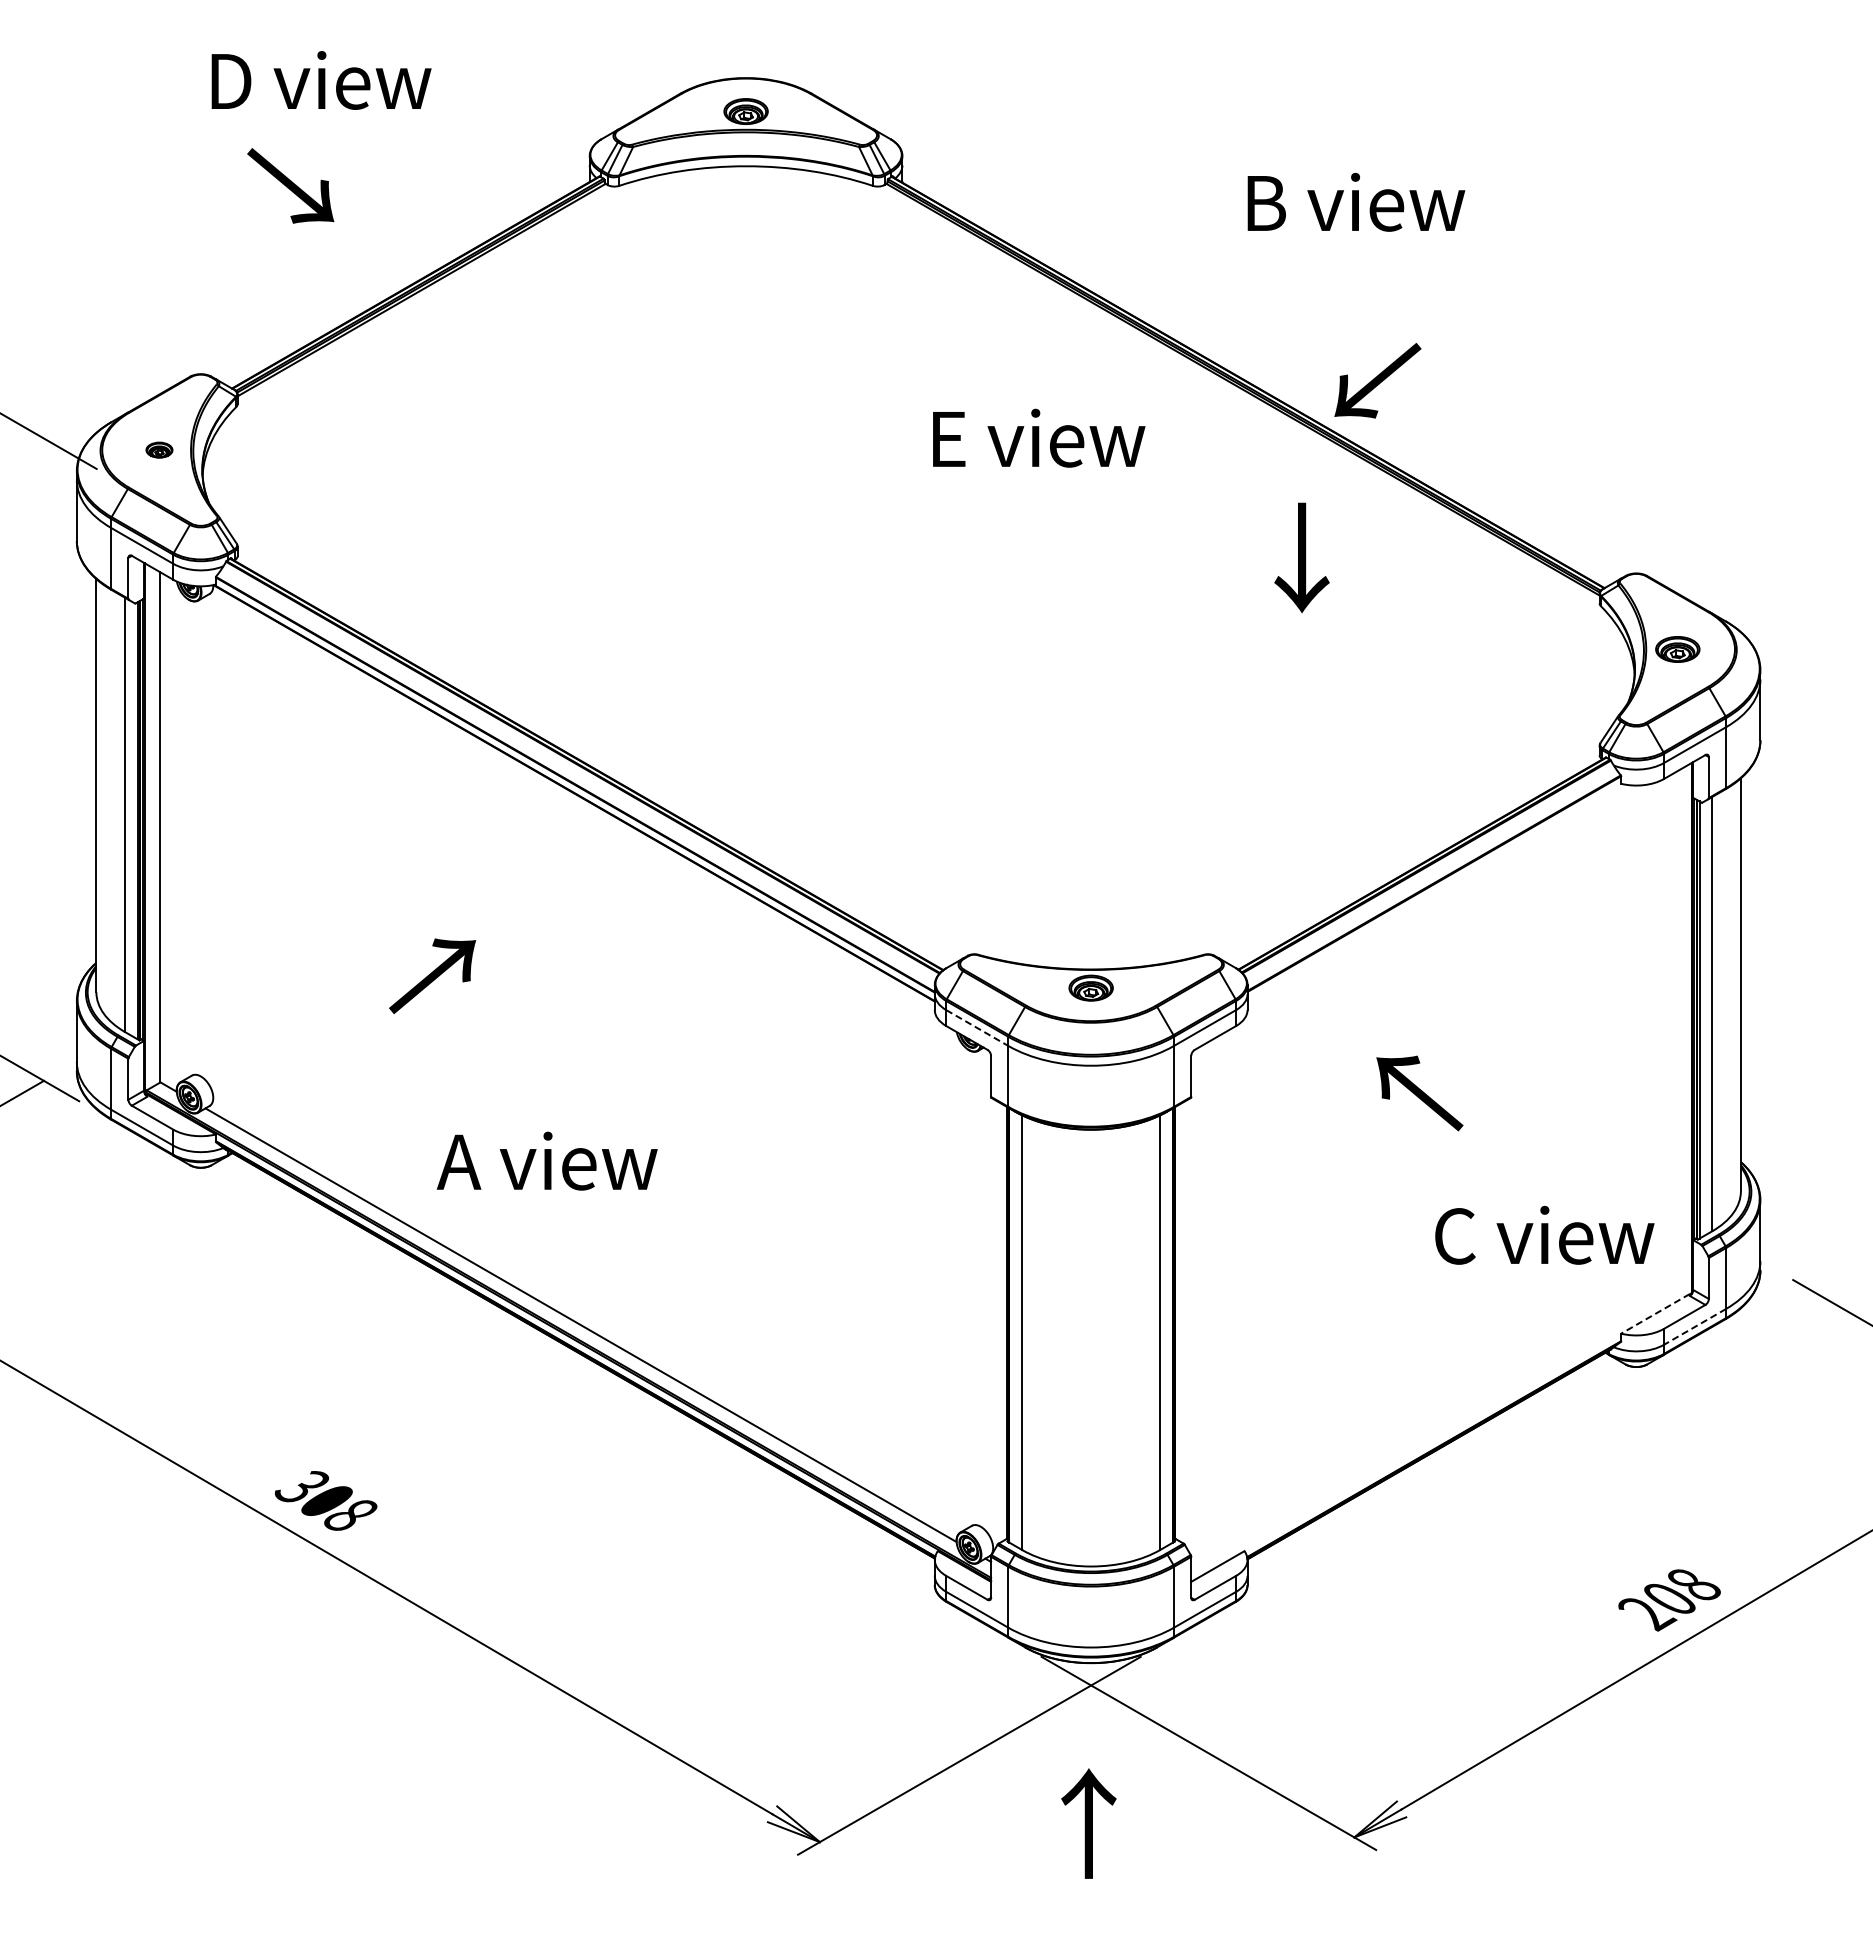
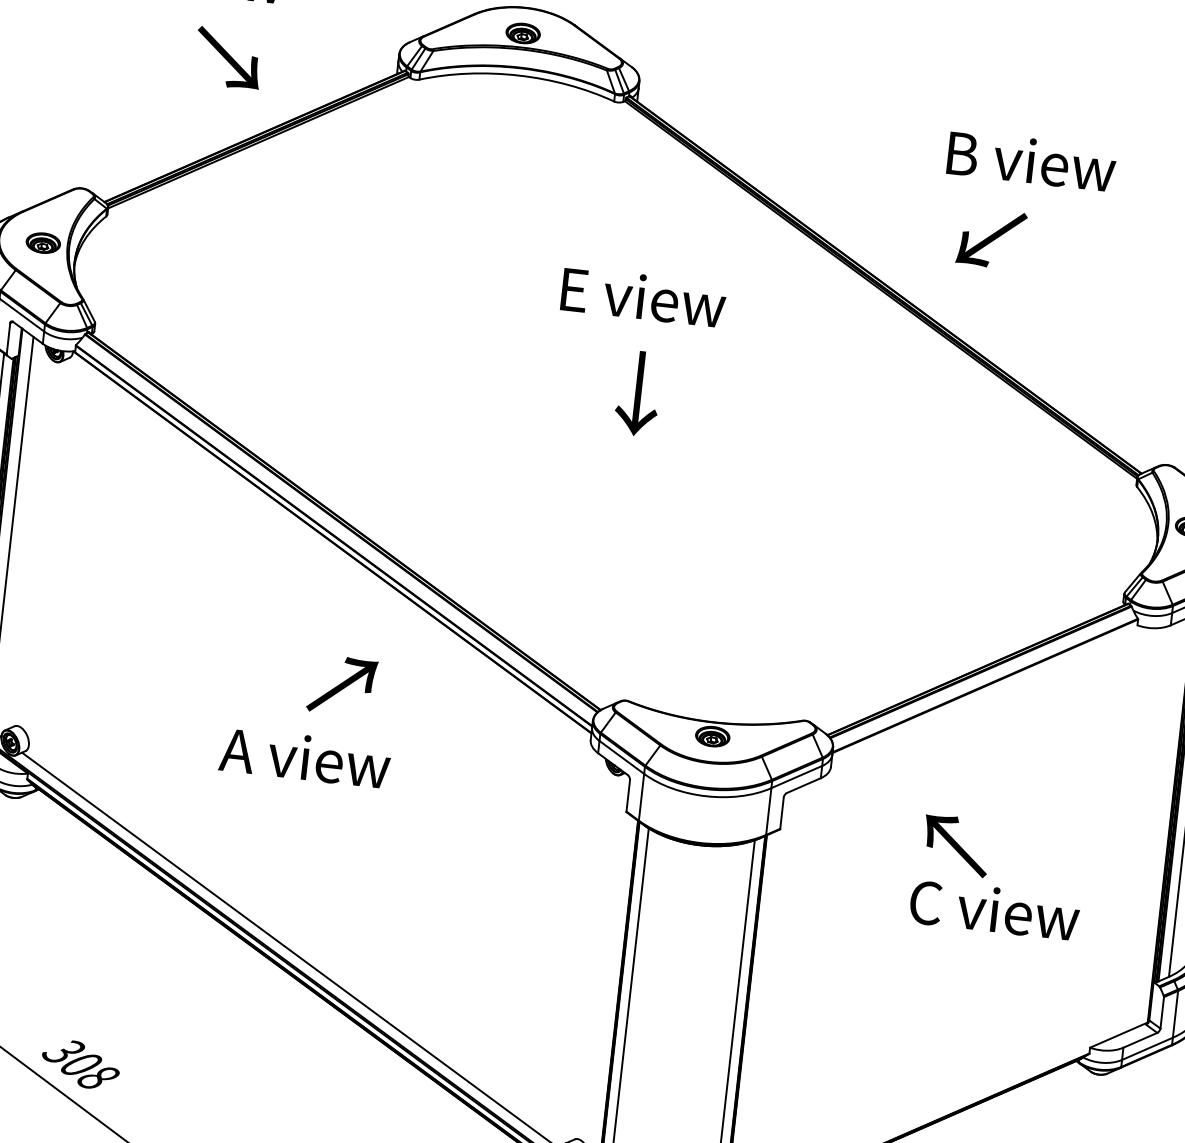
text: (290, 185) -> (228, 57), moved
text: (1356, 202) -> (1031, 161), moved
text: (1377, 380) -> (991, 238), moved
text: (1039, 437) -> (644, 296), moved
part: (159, 449) -> (43, 242), size x1.67
text: (1301, 557) -> (637, 393), moved
text: (432, 975) -> (342, 685), moved
line: (977, 1028) -> (621, 757), dashed -> solid
text: (546, 1160) -> (304, 757), moved
text: (1544, 1234) -> (994, 909), moved
line: (1655, 1313) -> (1118, 1035), dashed -> solid
line: (1695, 1326) -> (1147, 1048), dashed -> solid

